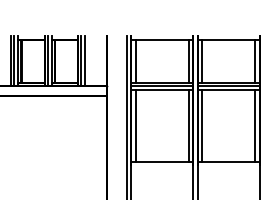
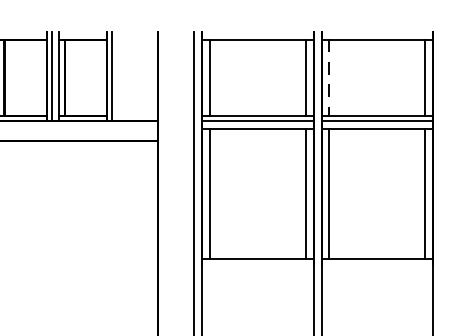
line: (85, 60) -> (119, 76), removed
line: (202, 61) -> (330, 77), solid -> dashed

